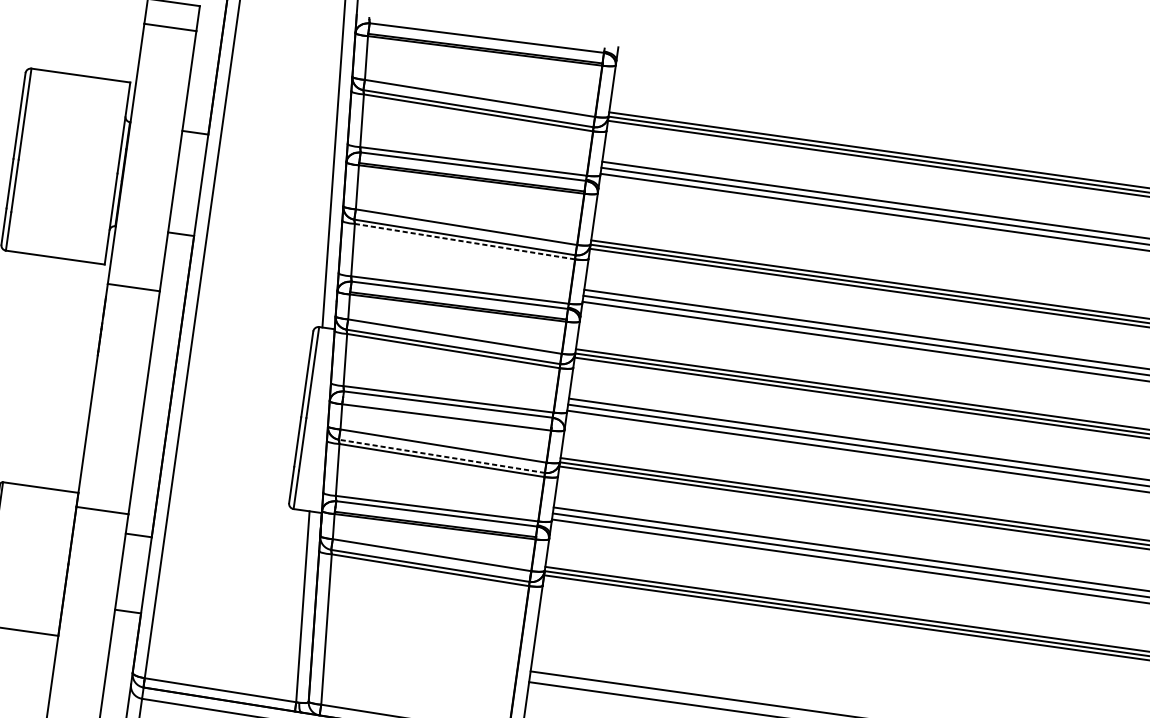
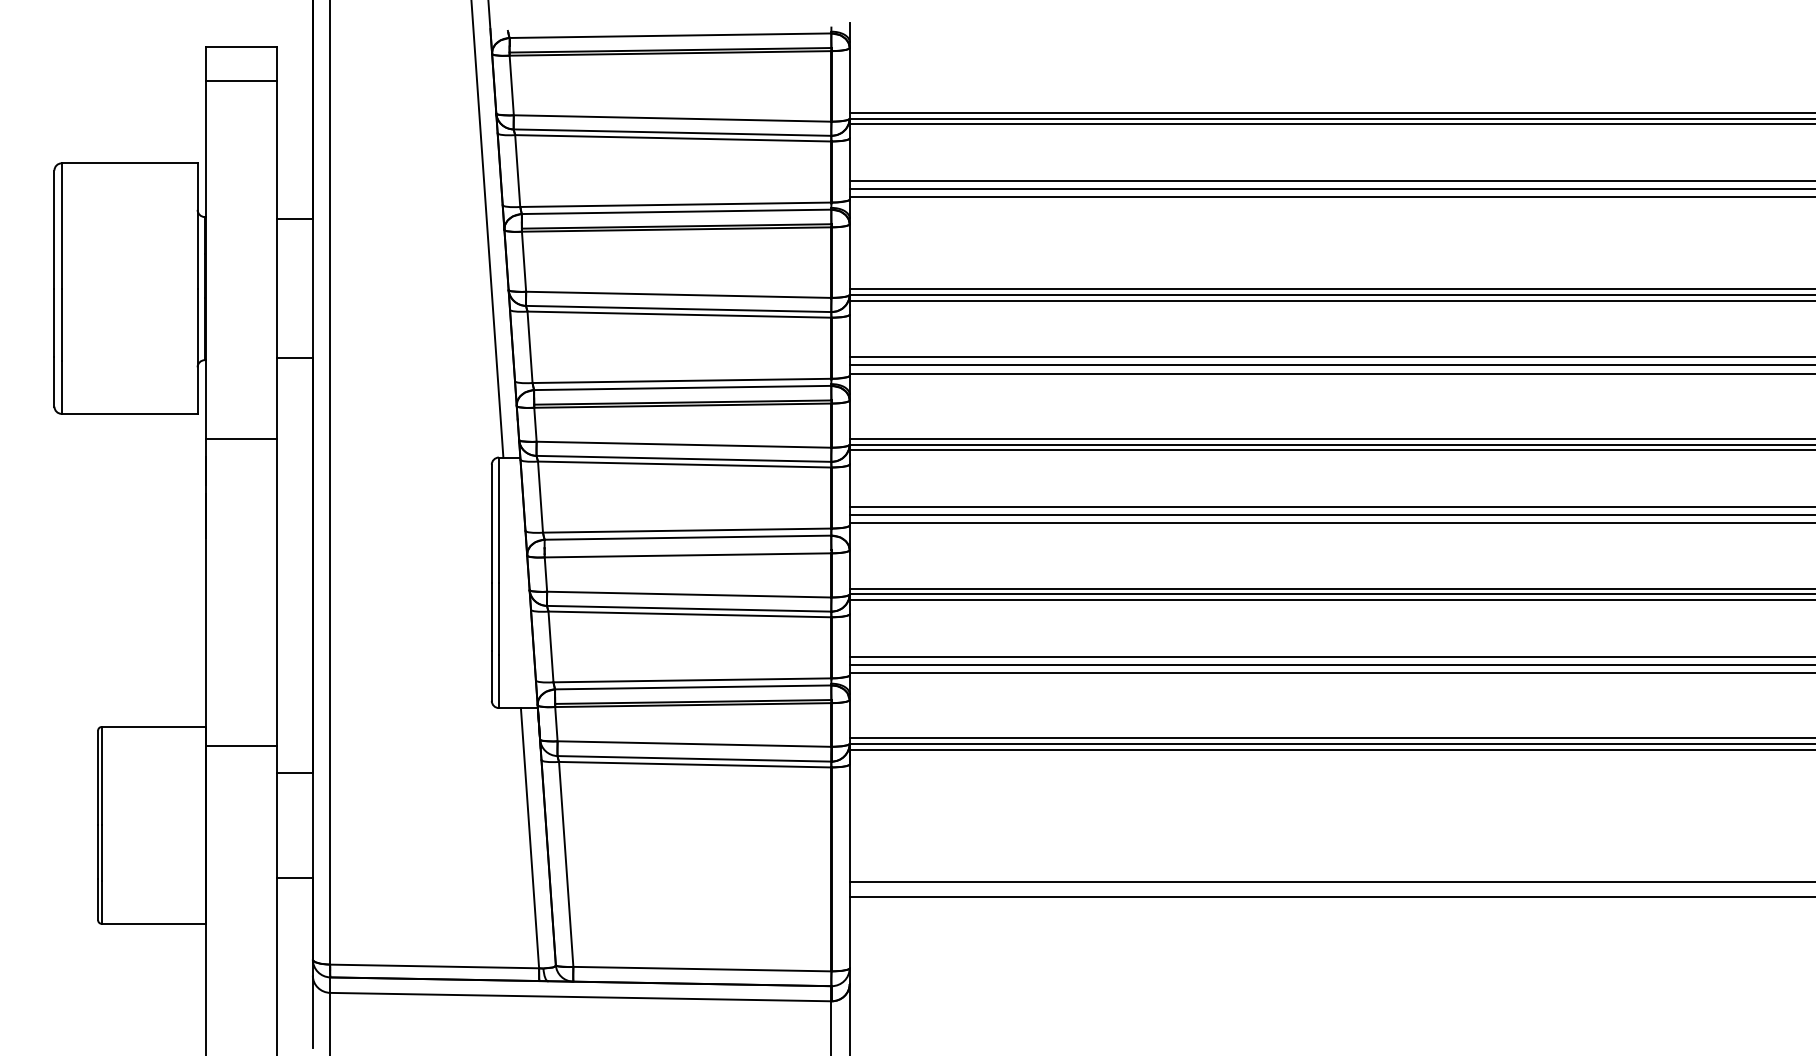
line: (464, 241) -> (679, 314), dashed -> solid
line: (441, 456) -> (688, 608), dashed -> solid

